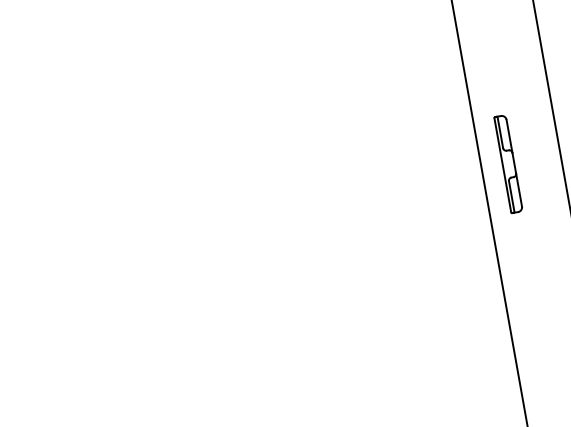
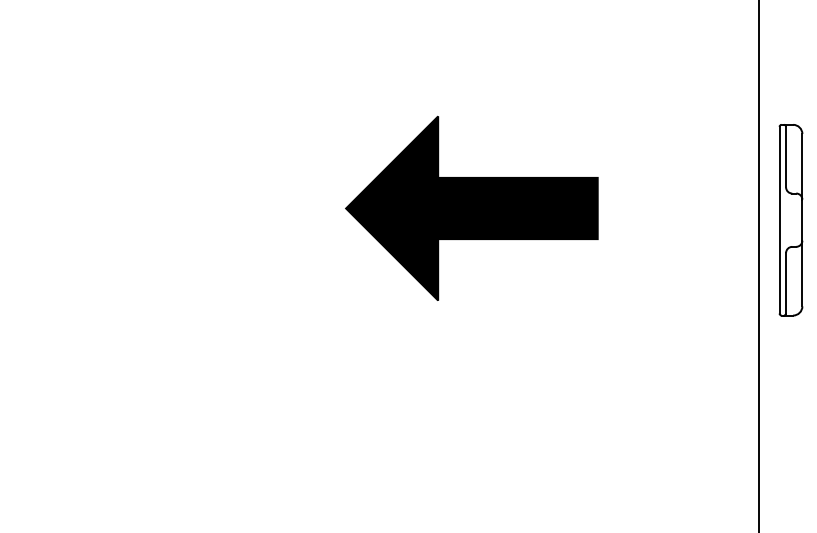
part: (508, 164) -> (790, 220), size x1.67
part: (238, 201) -> (471, 207), added

